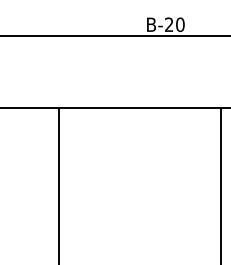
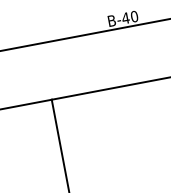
text: (168, 24) -> (125, 18), B-20 -> B-40

